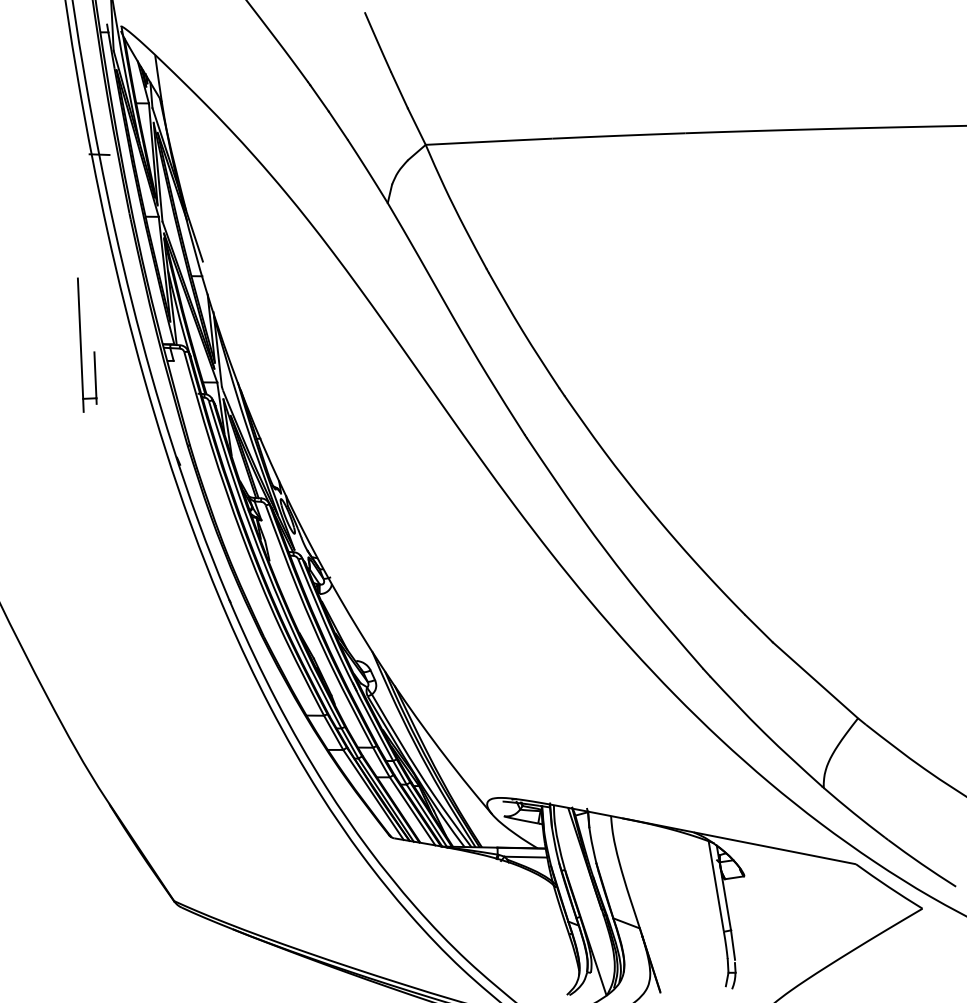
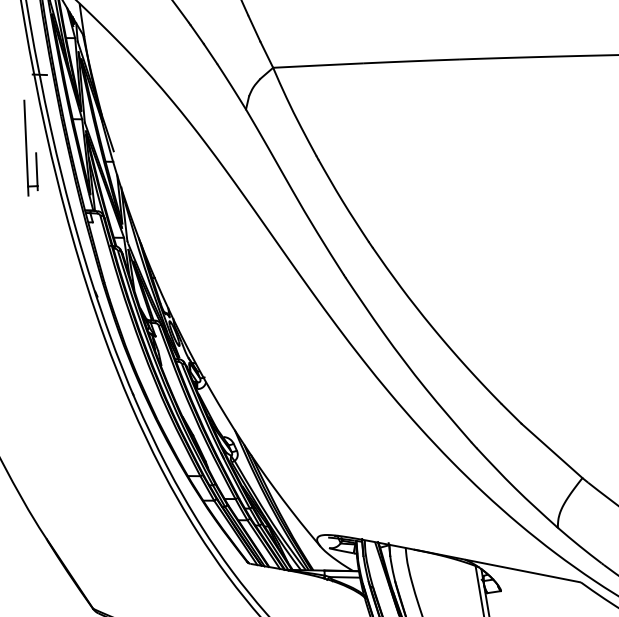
part: (87, 344) -> (31, 147), moved

